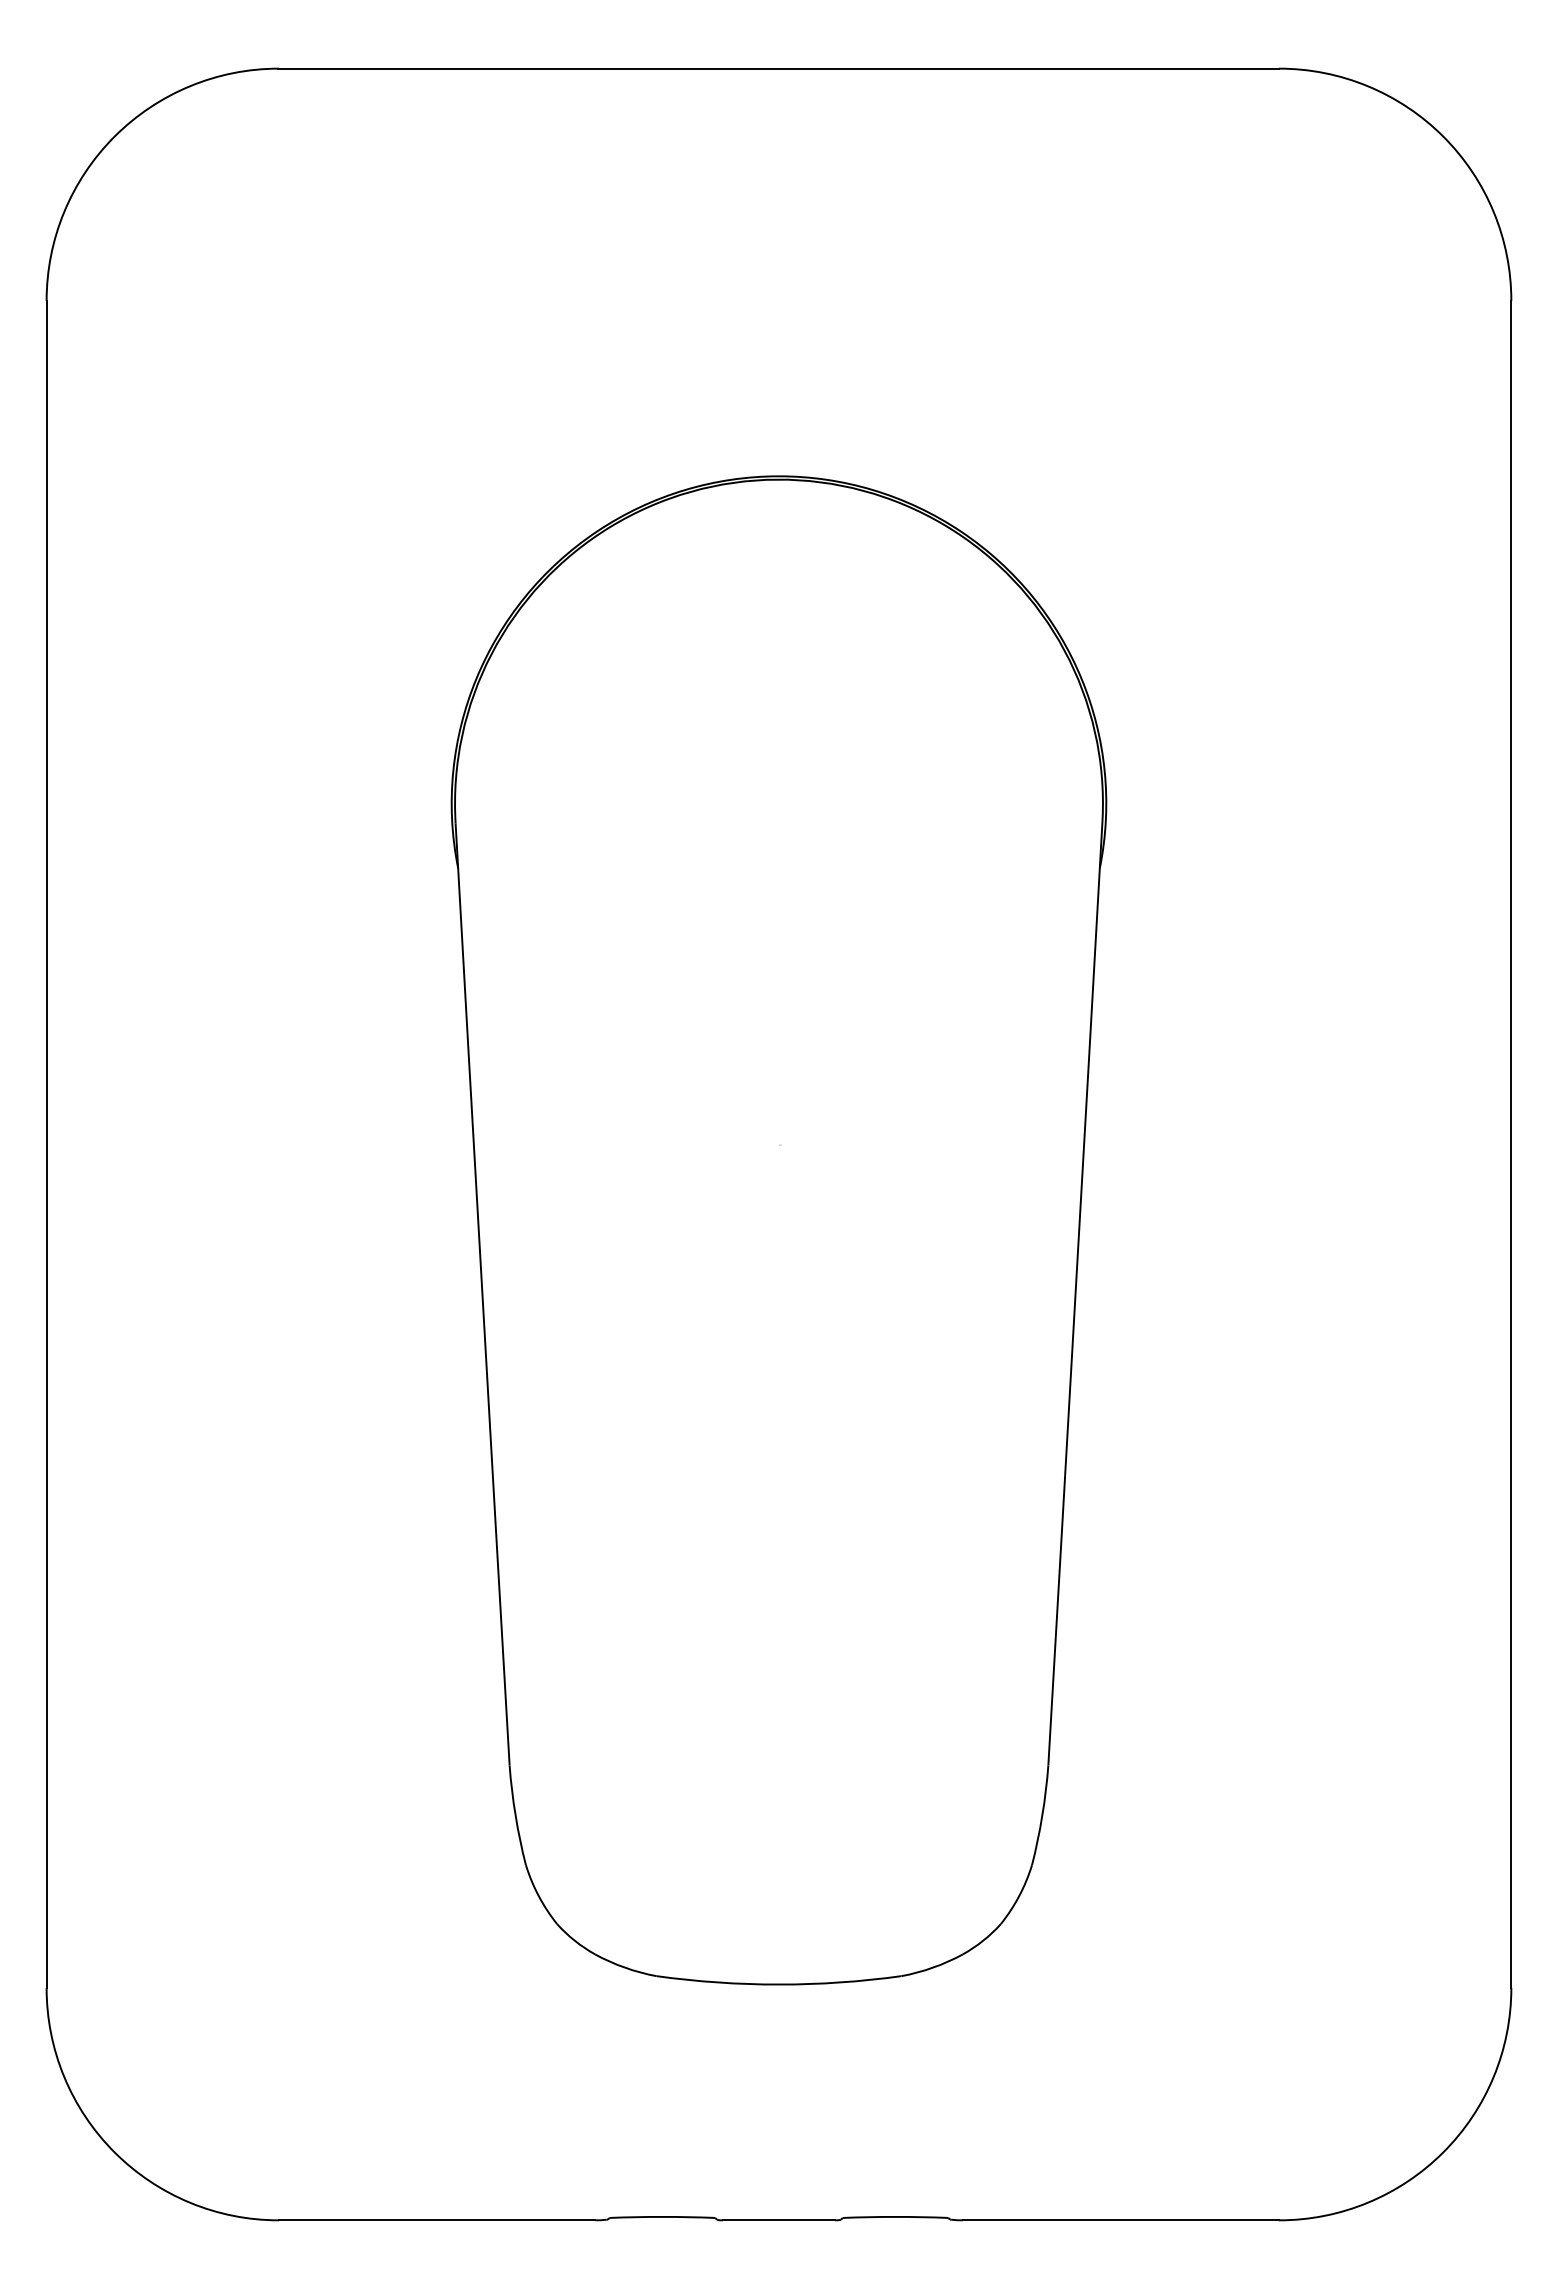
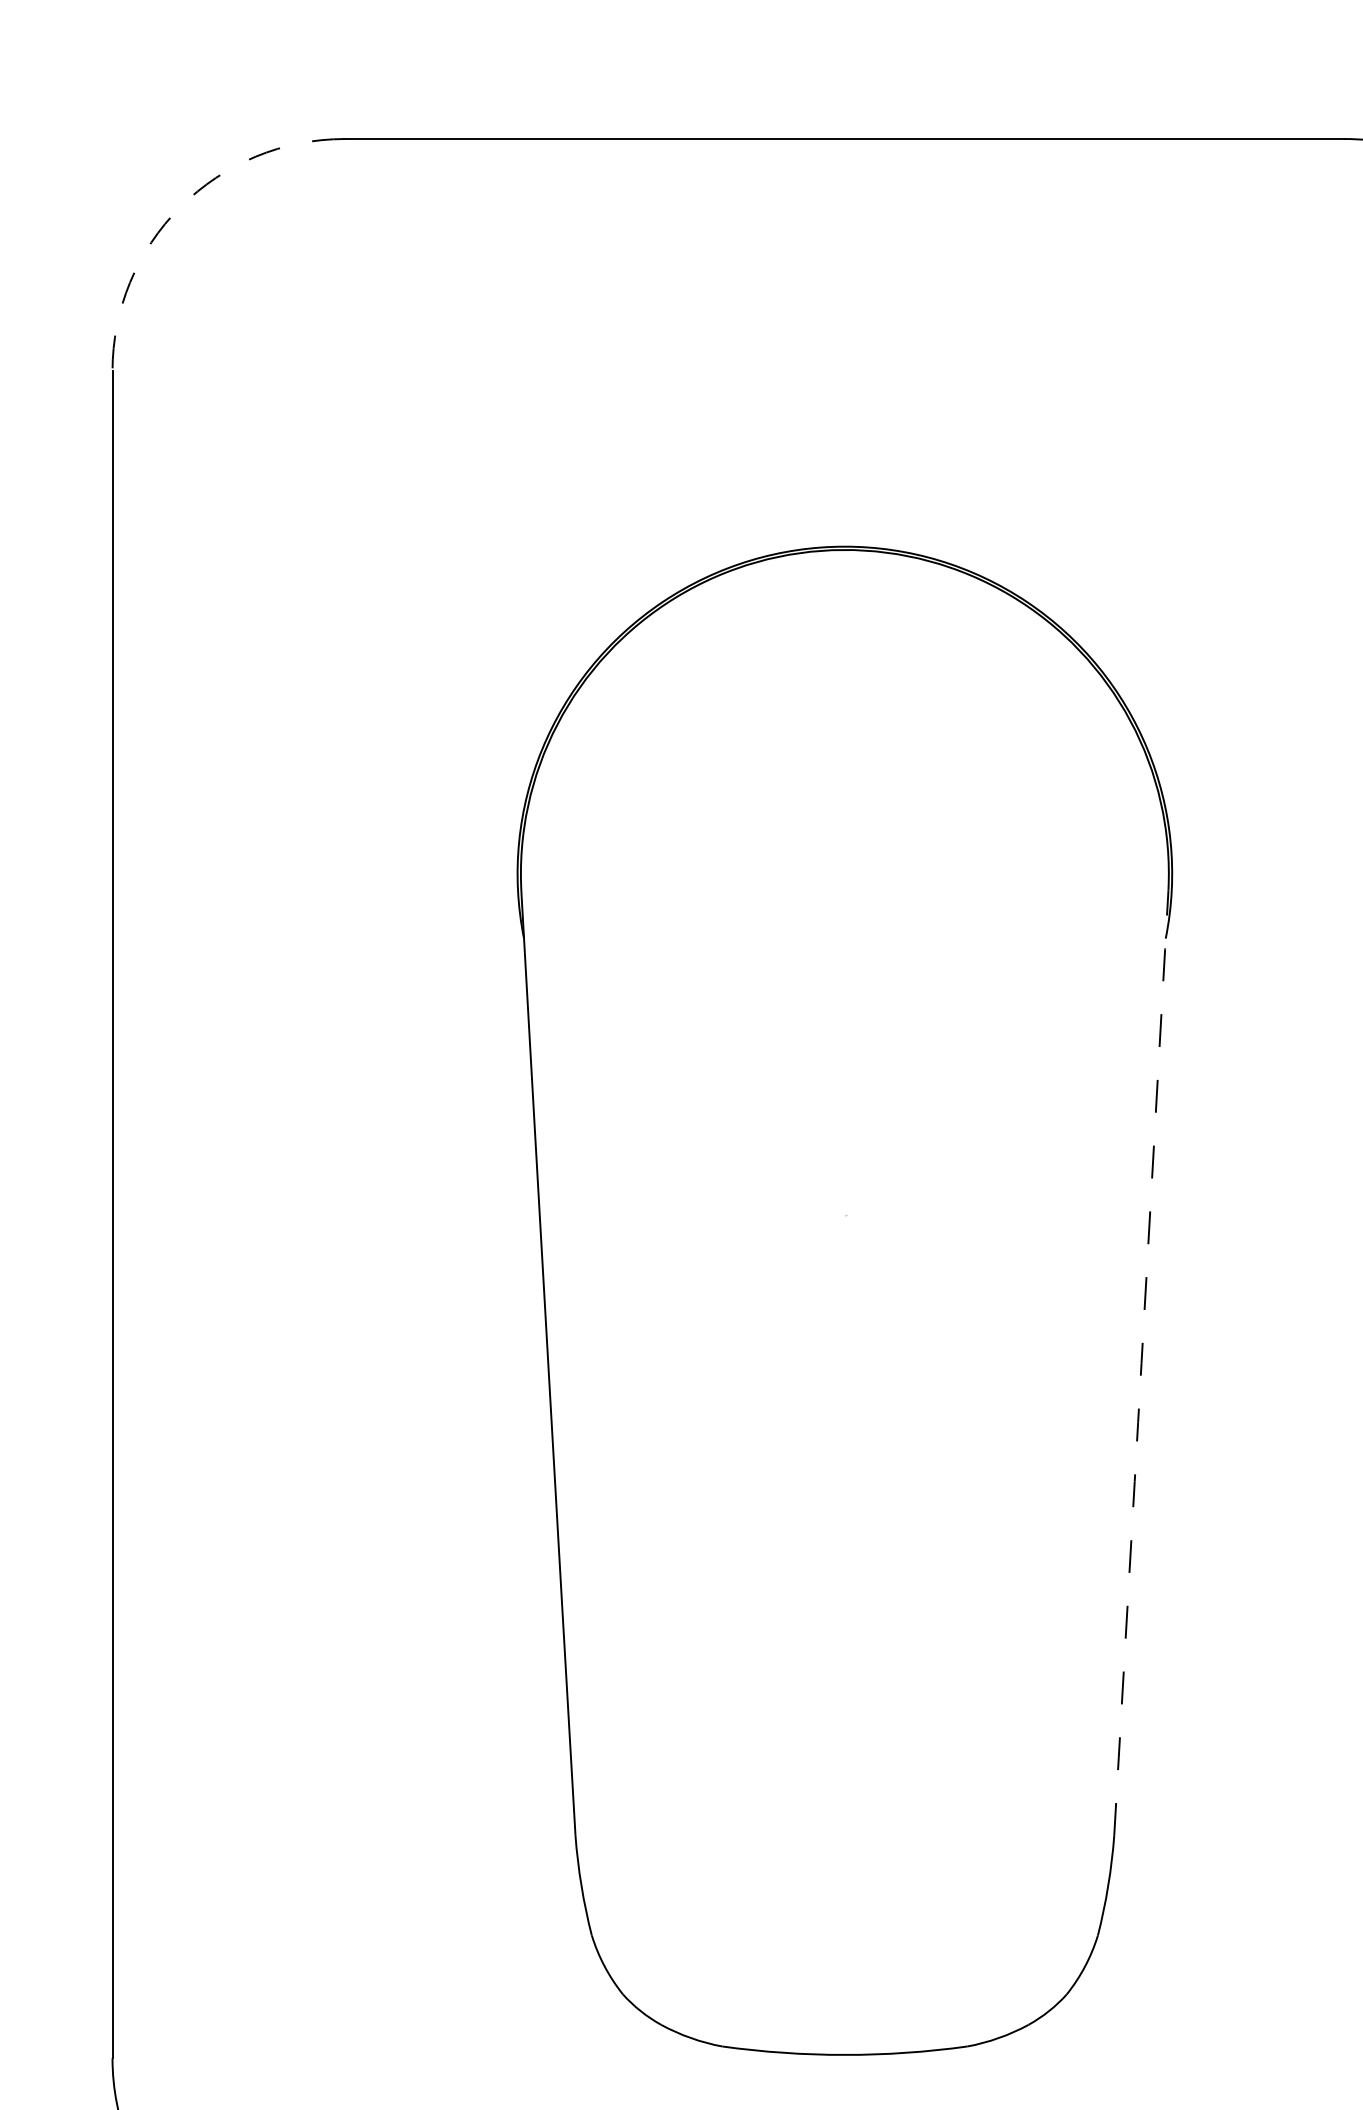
arc: (114, 136) -> (180, 206), solid -> dashed
arc: (1075, 1292) -> (1141, 1362), solid -> dashed

